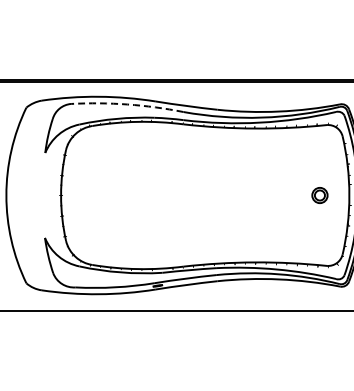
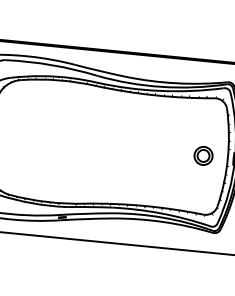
arc: (127, 104) -> (51, 65), dashed -> solid
part: (319, 195) -> (203, 155), size x1.43

